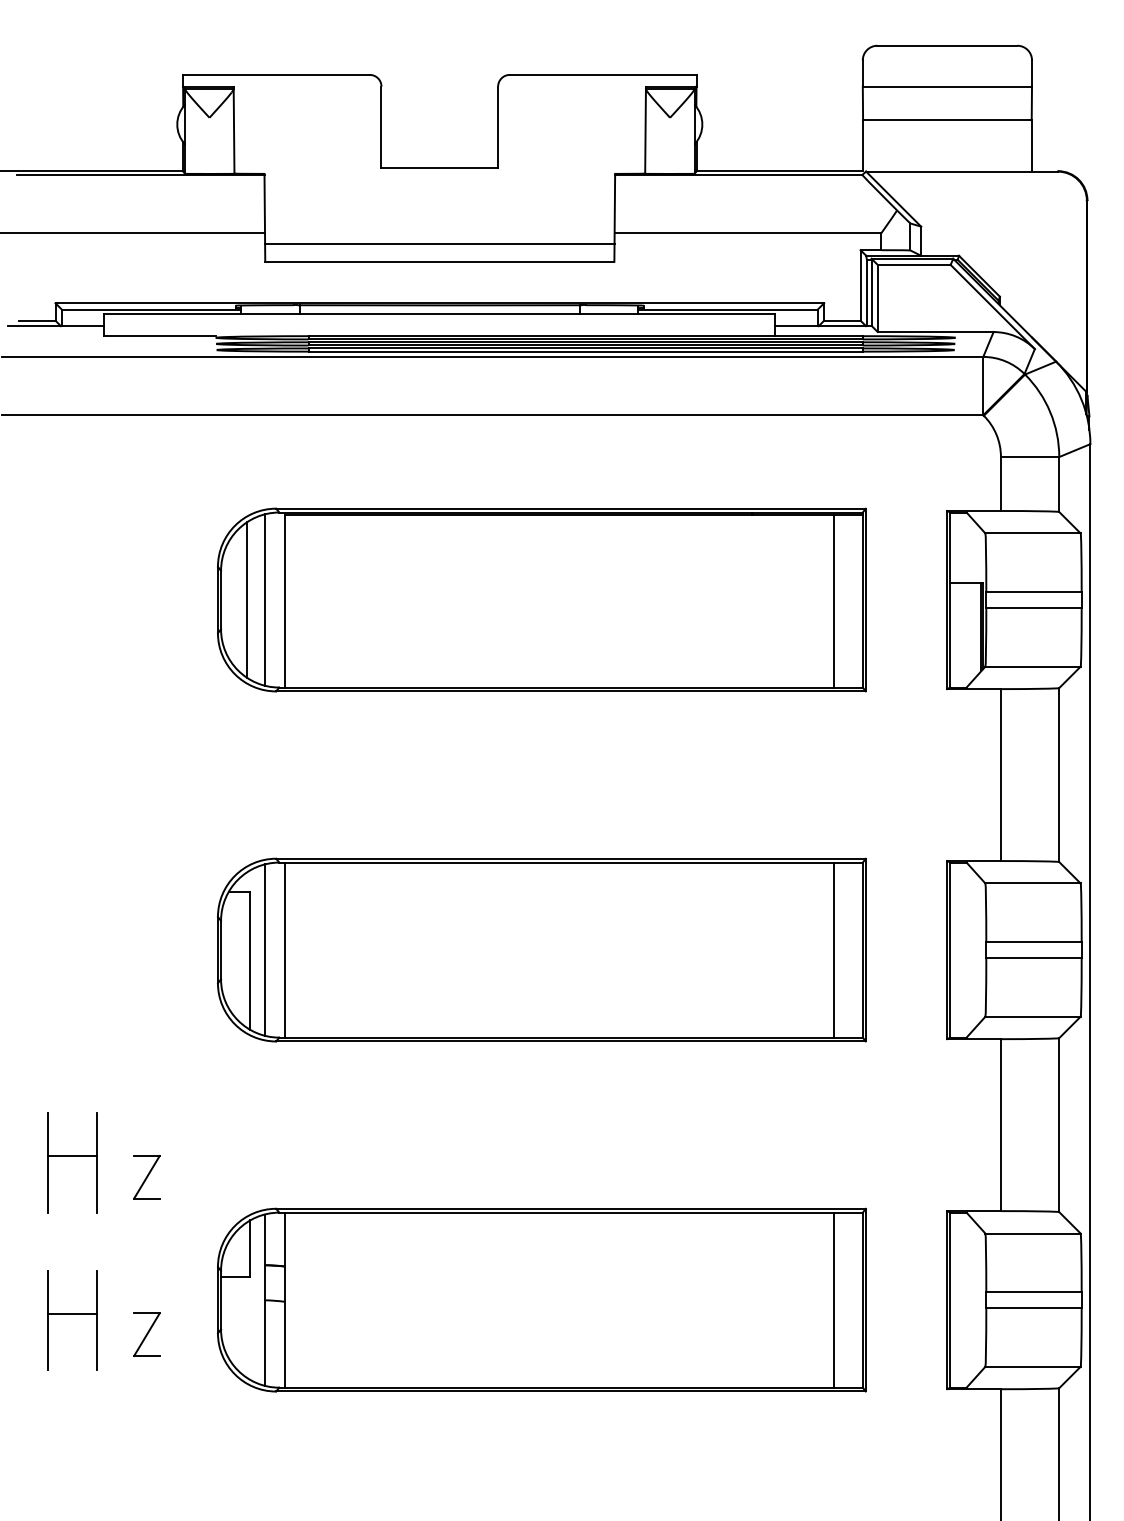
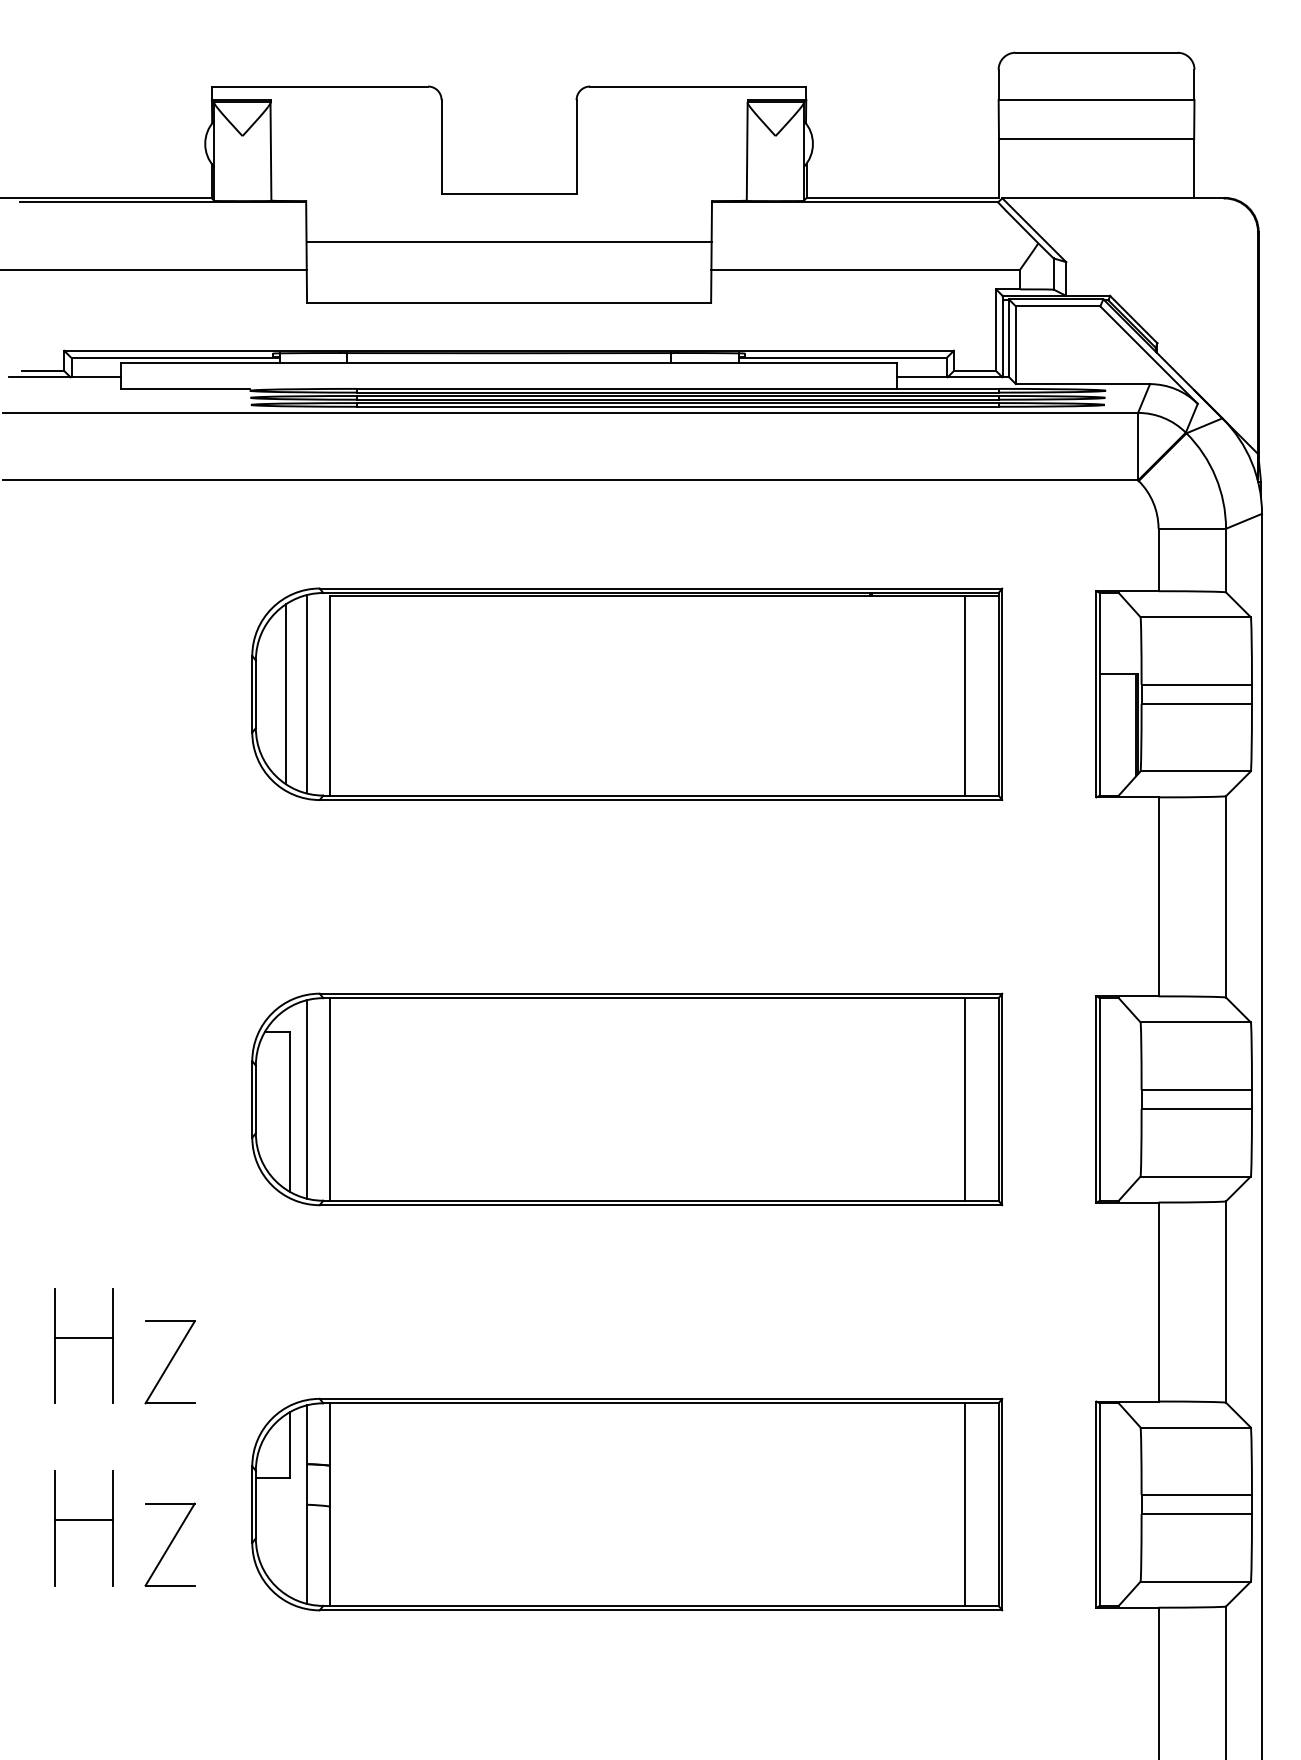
line: (439, 243) -> (508, 241), moved
part: (146, 1177) -> (169, 1362), size x1.67
part: (146, 1334) -> (169, 1544), size x1.67

